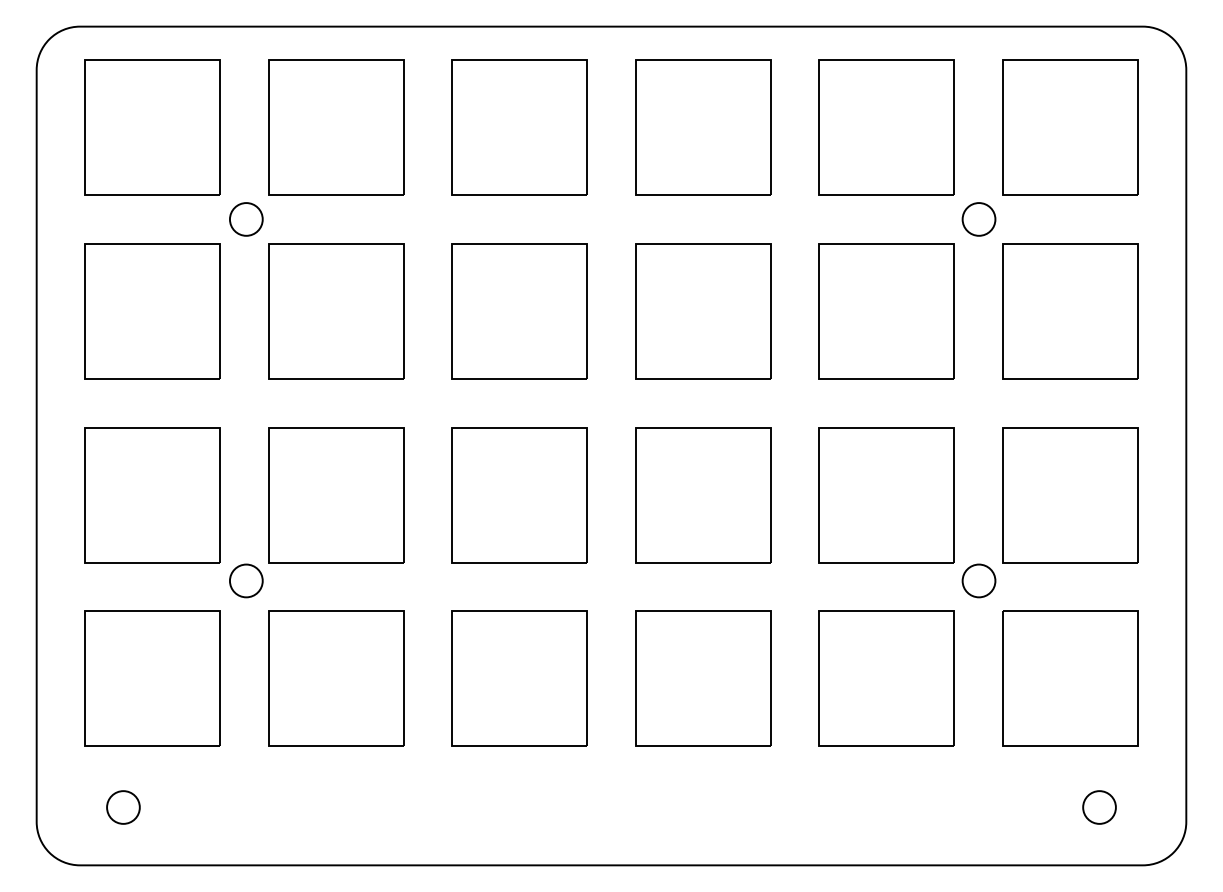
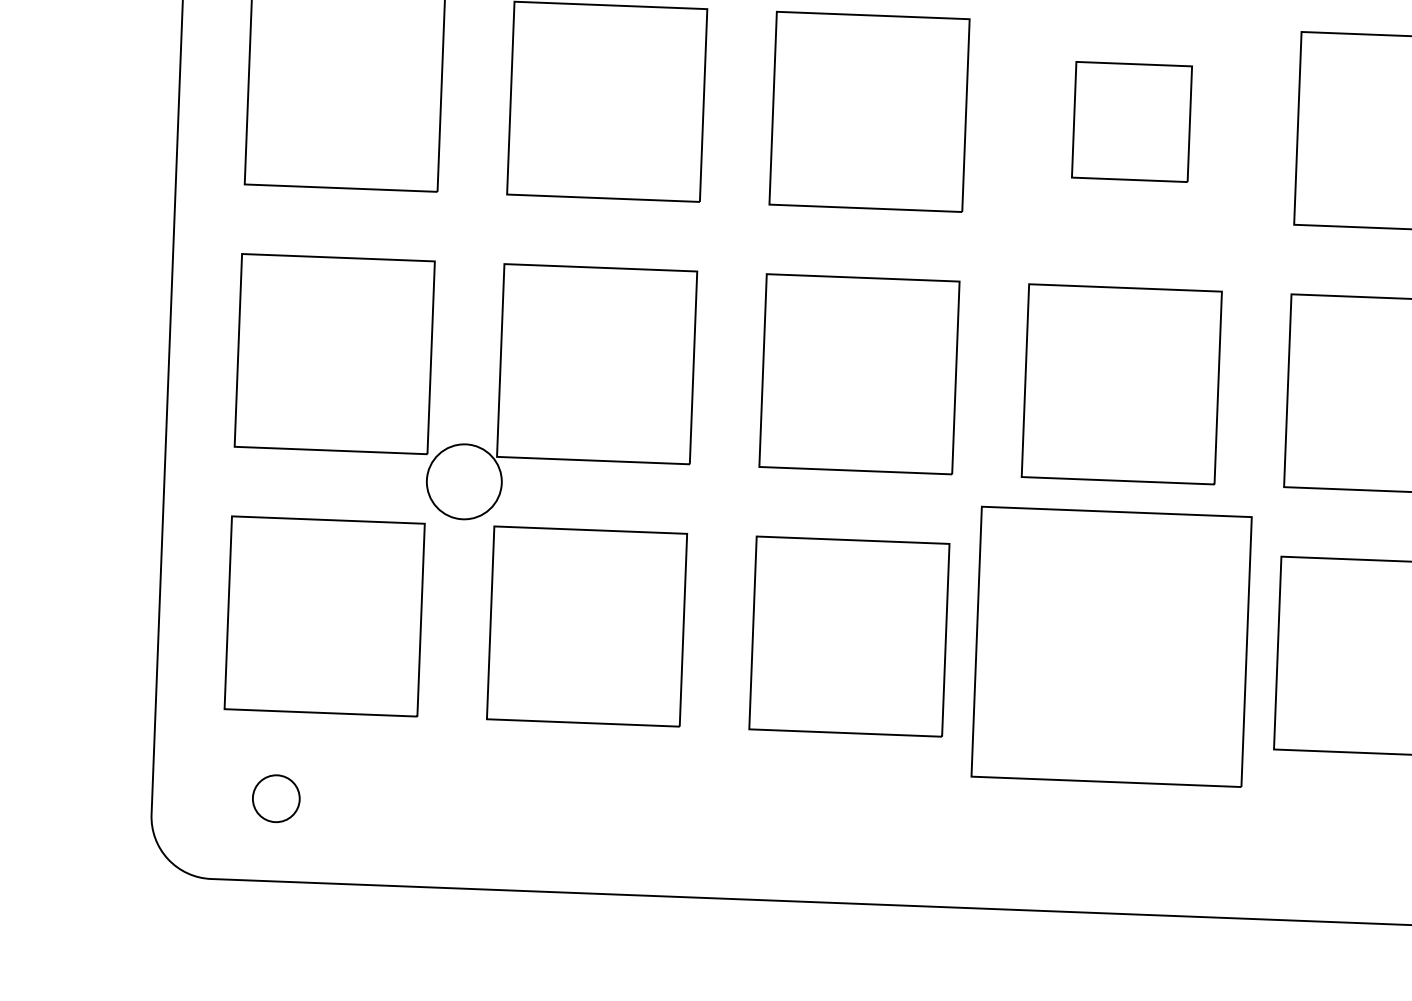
part: (703, 311) -> (1132, 121), size x0.6
circle: (245, 580) -> (463, 481), size x1.6
part: (703, 678) -> (1112, 646), size x1.4

